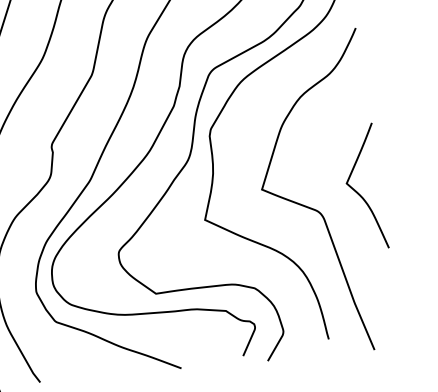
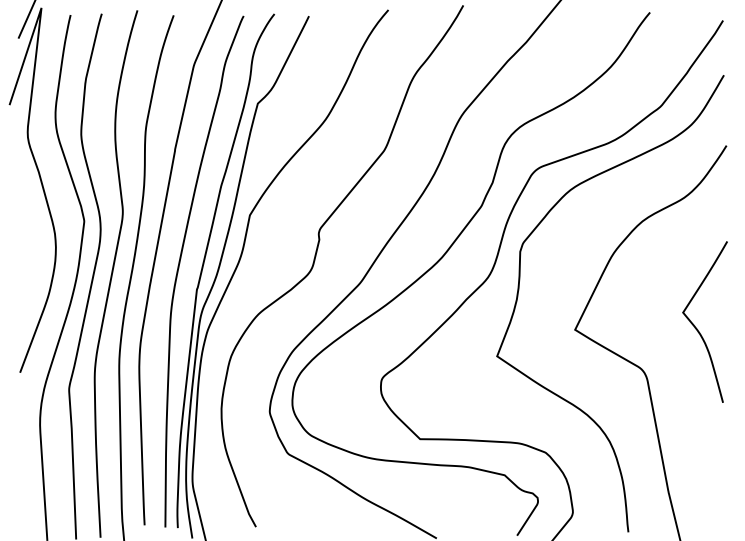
curve: (359, 193) -> (697, 328), moved

